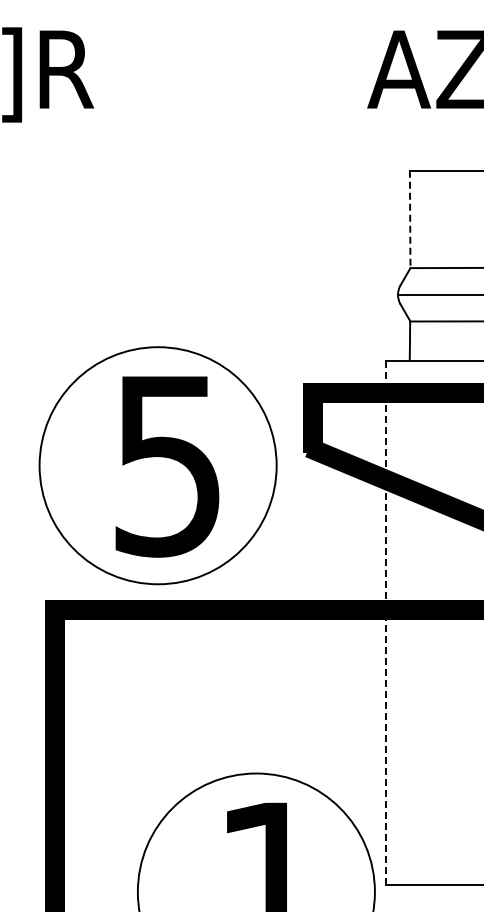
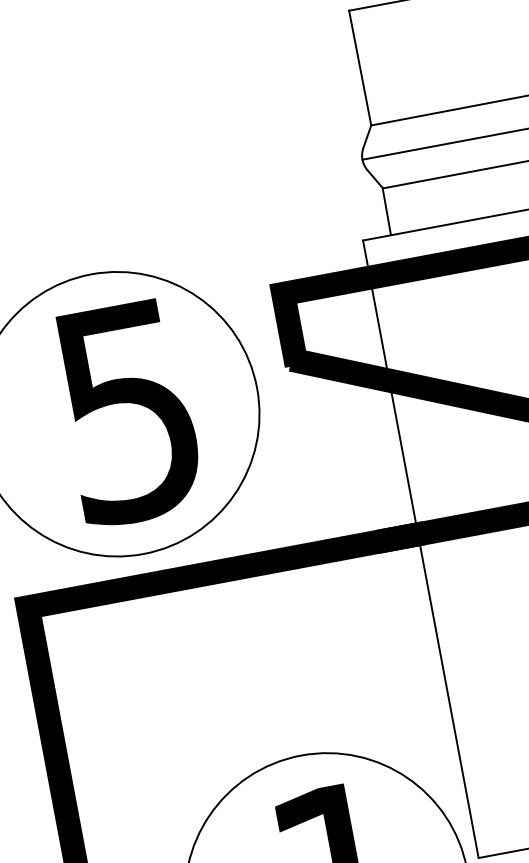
line: (410, 219) -> (360, 68), dashed -> solid
line: (386, 622) -> (421, 548), dashed -> solid

